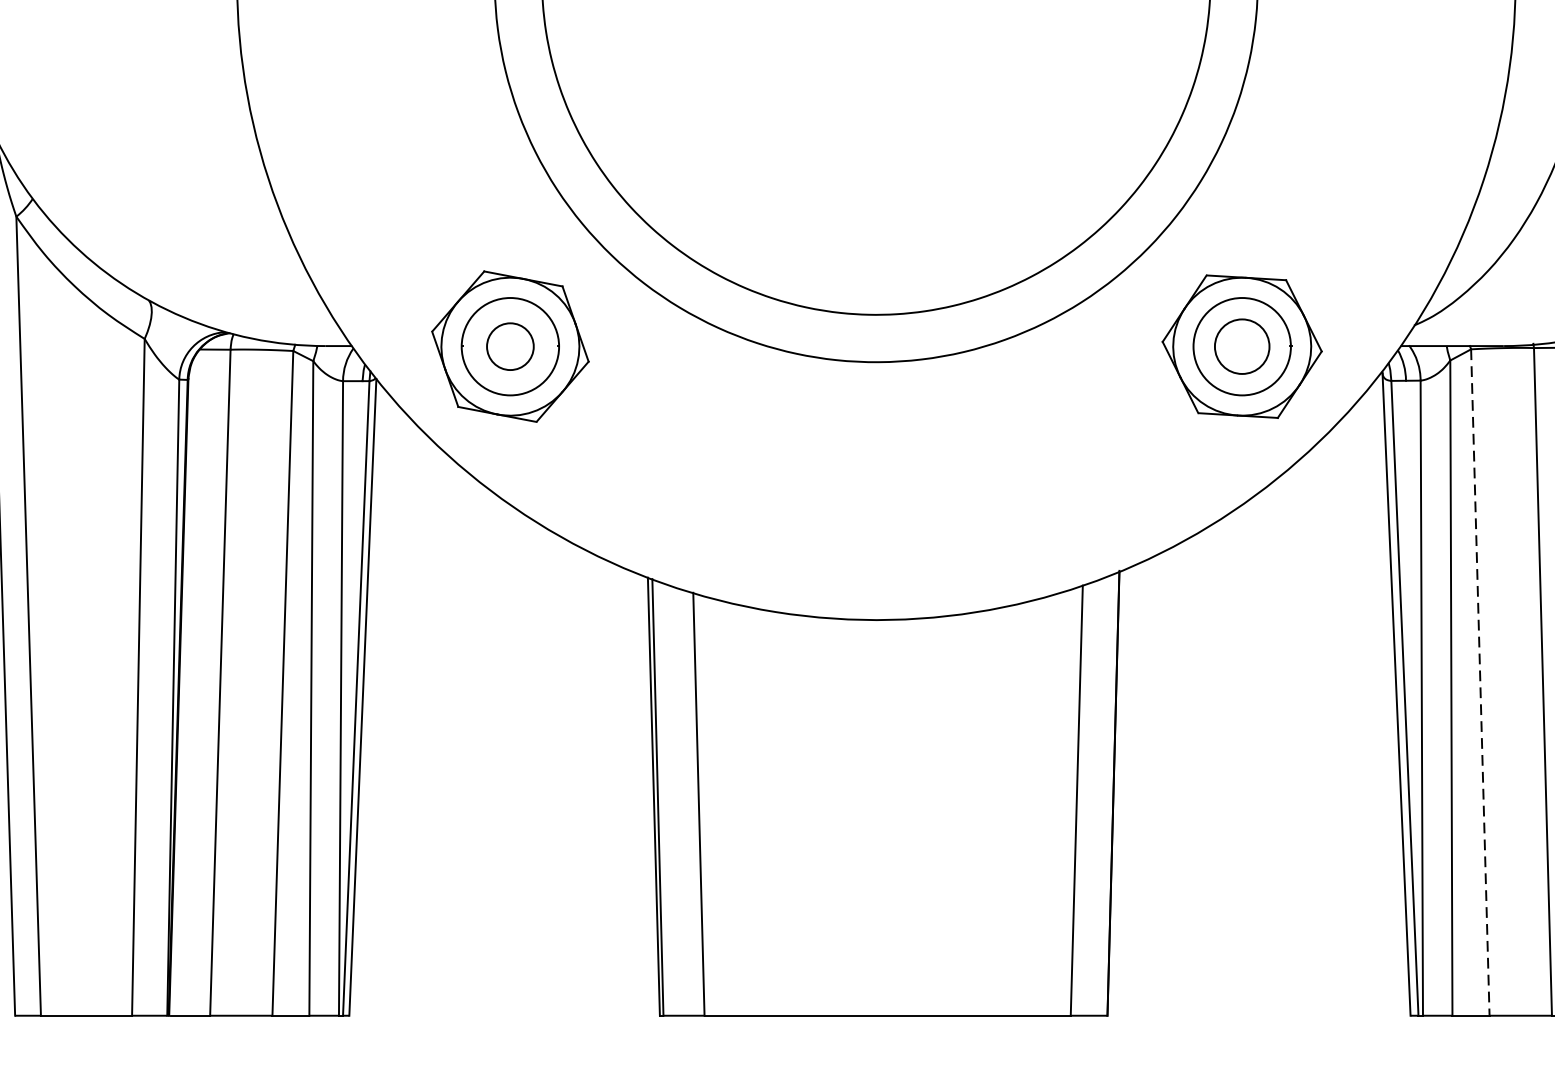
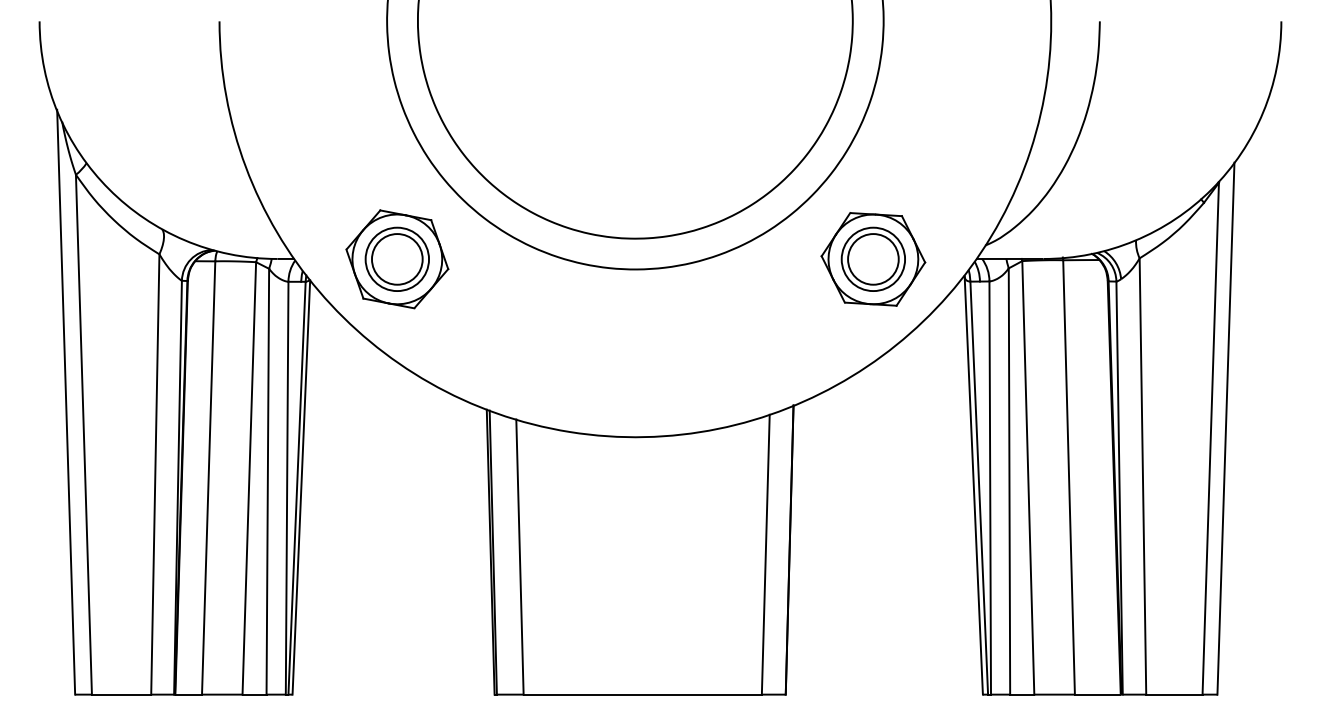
circle: (510, 346) -> (397, 259), size x1.67
circle: (1242, 346) -> (873, 259), size x1.43
line: (1480, 681) -> (1028, 477), dashed -> solid

